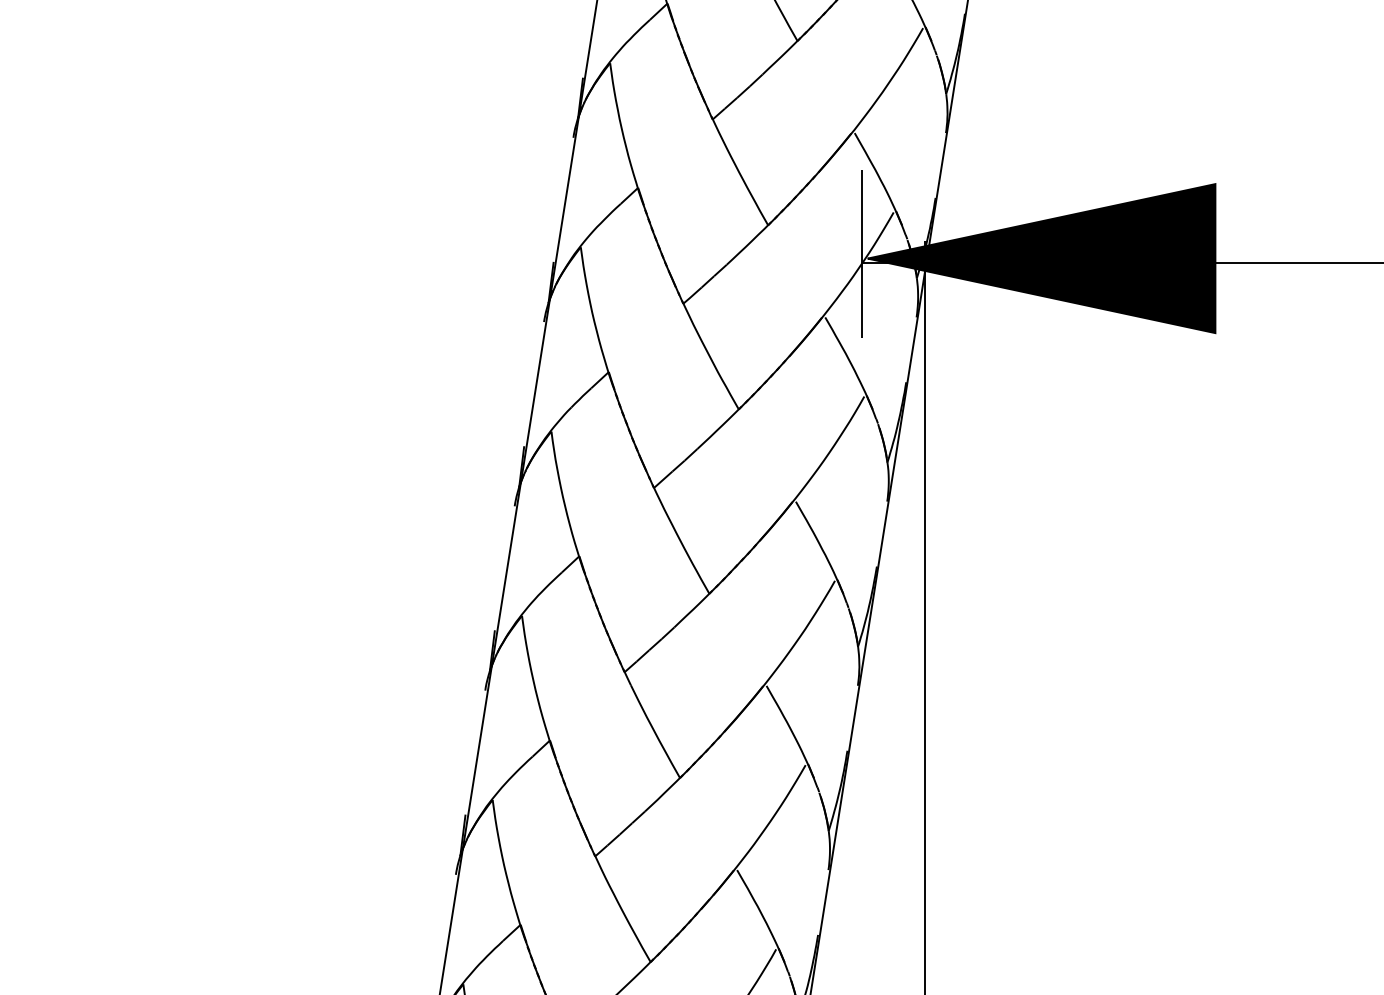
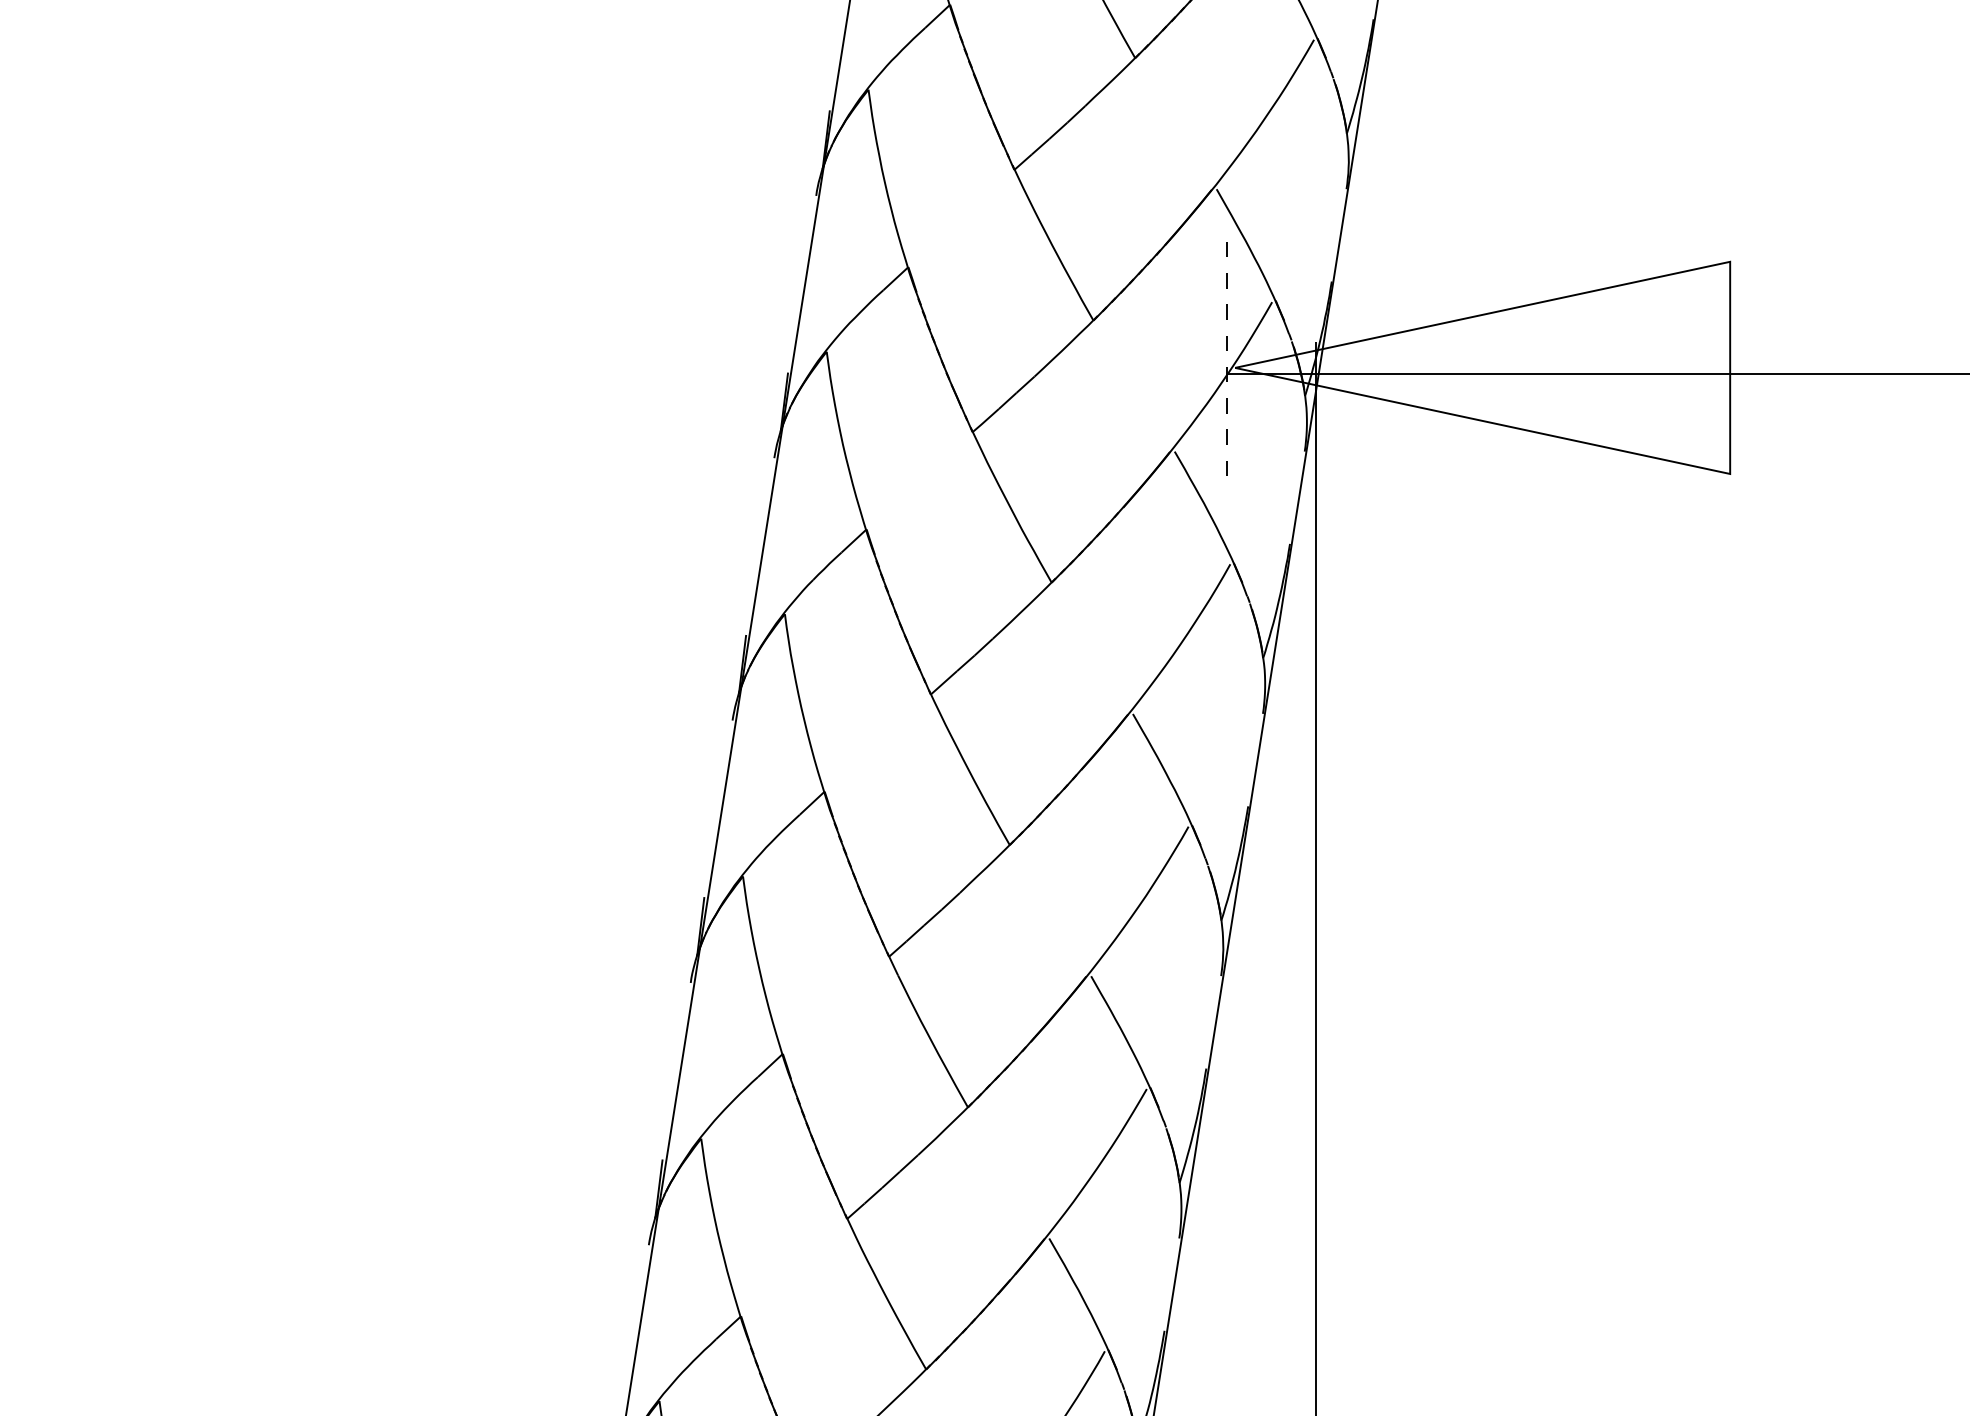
line: (862, 254) -> (1227, 361), solid -> dashed
fill: (1041, 258) -> (1482, 367), removed

